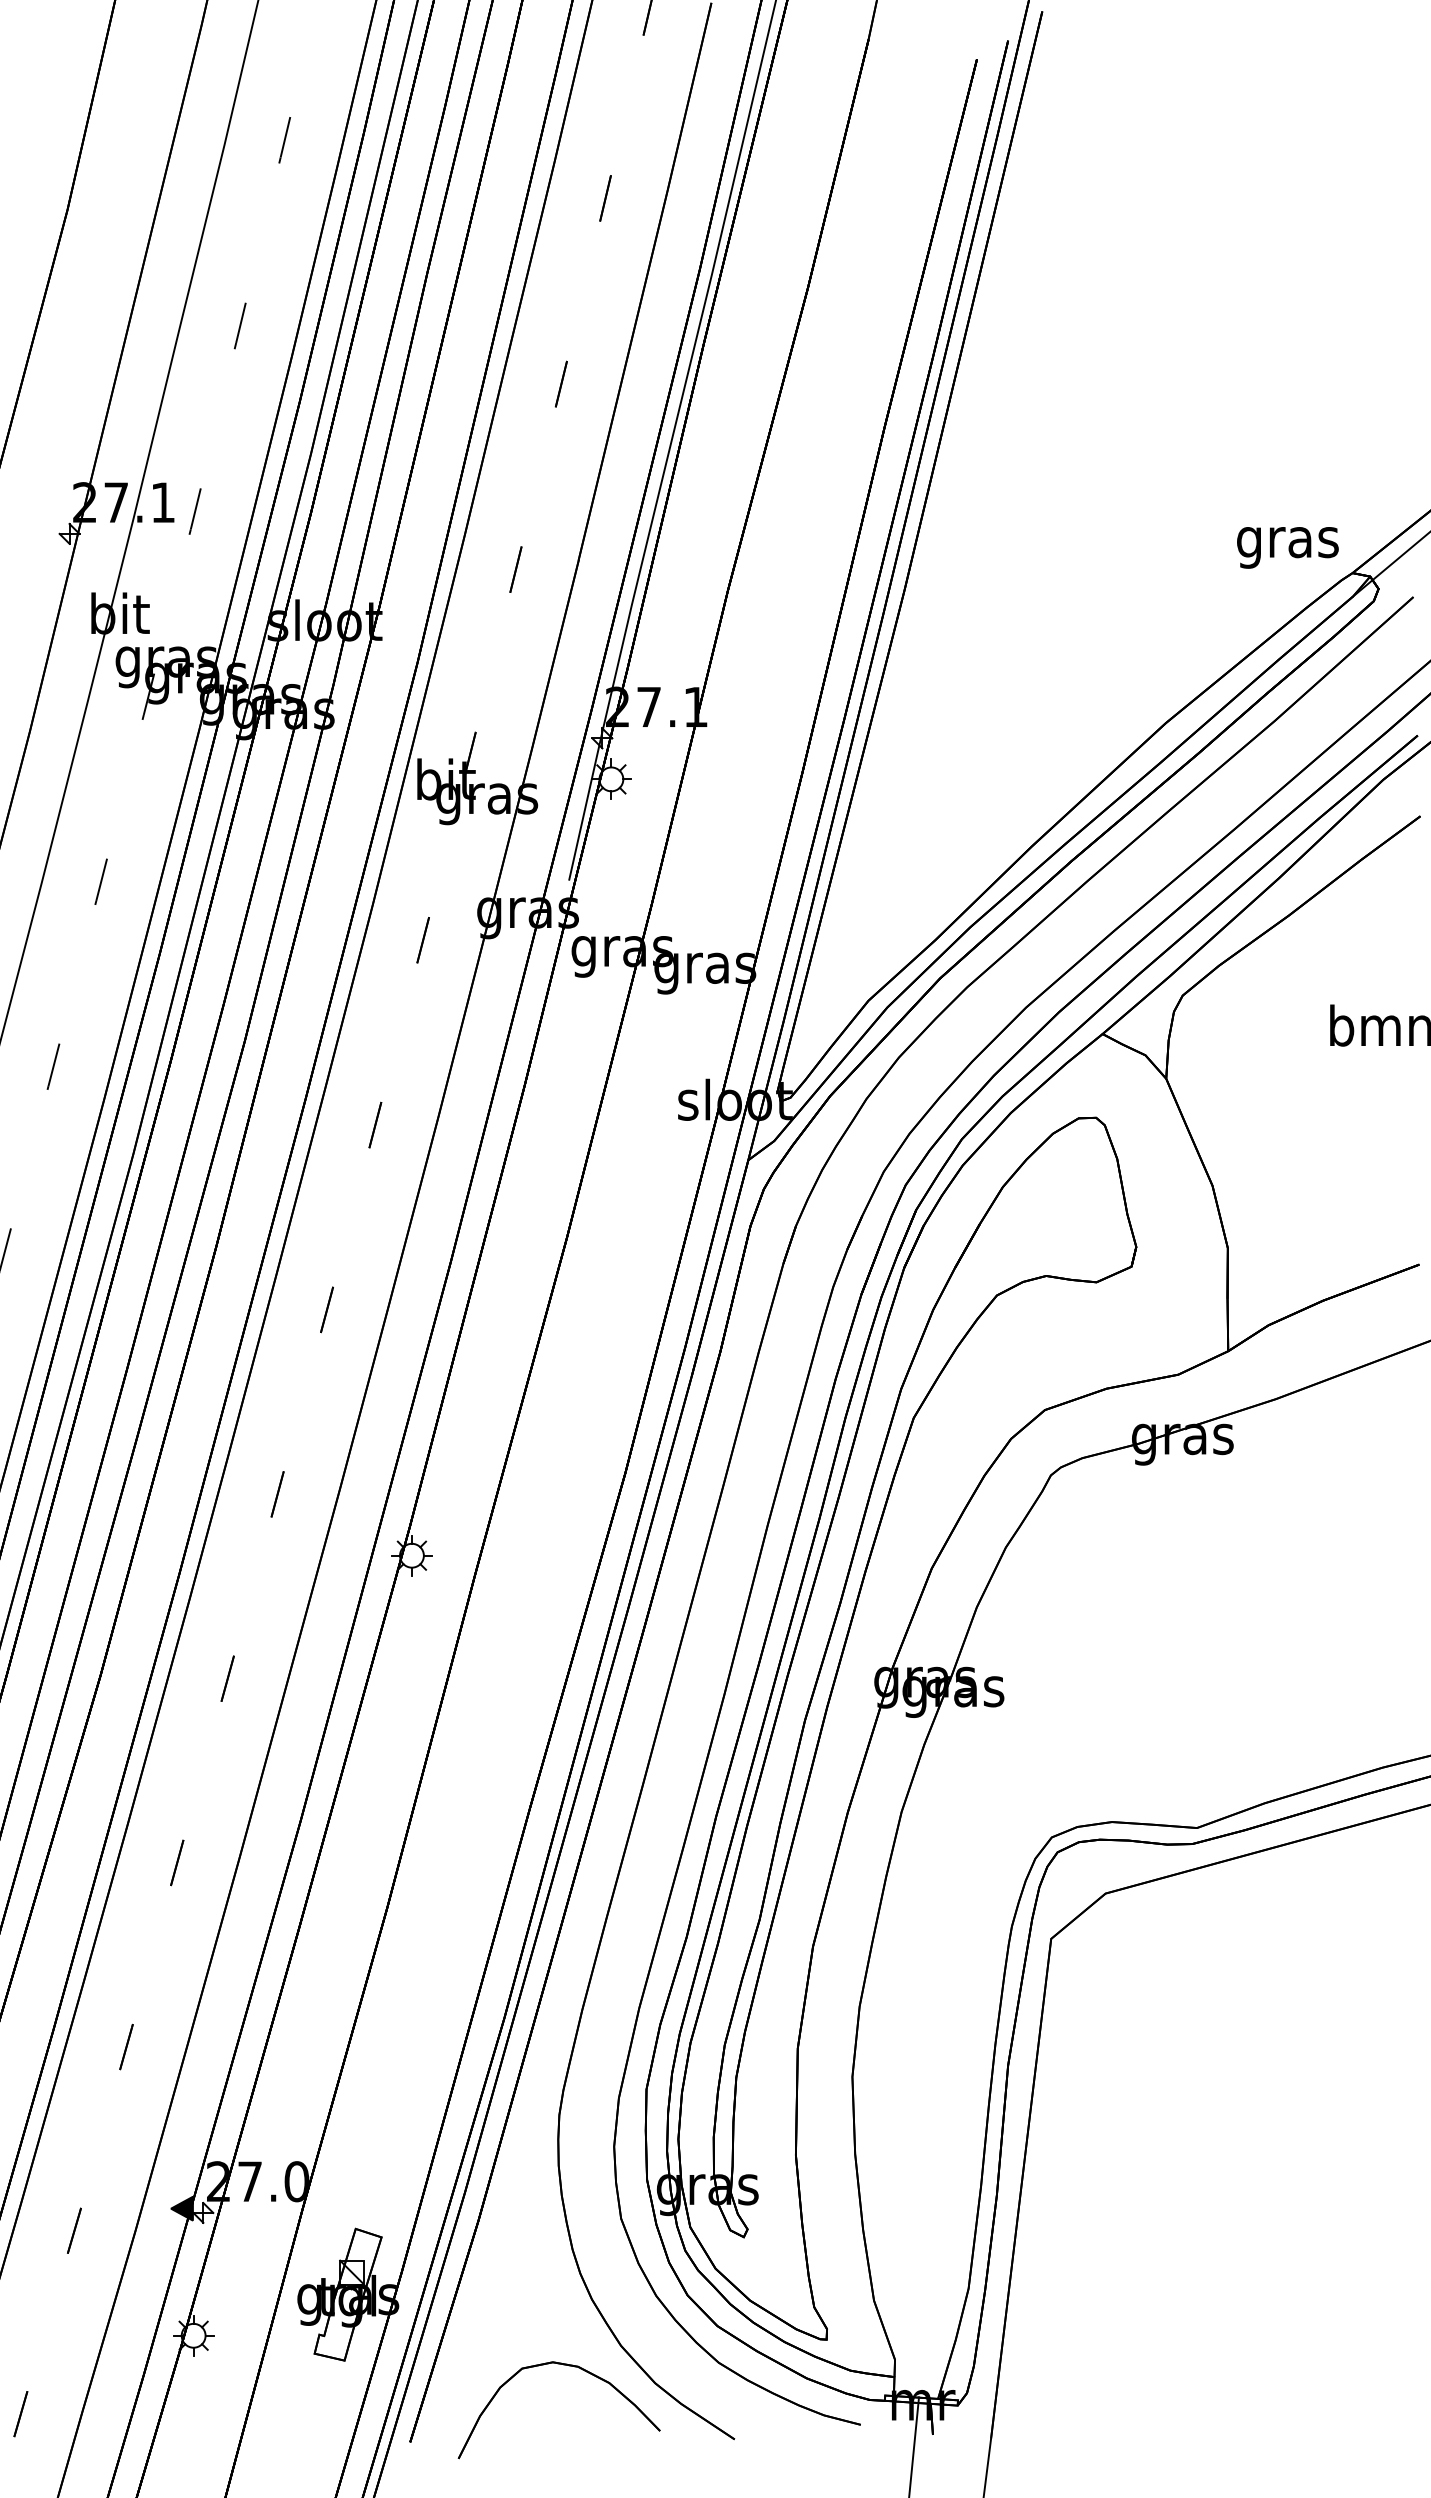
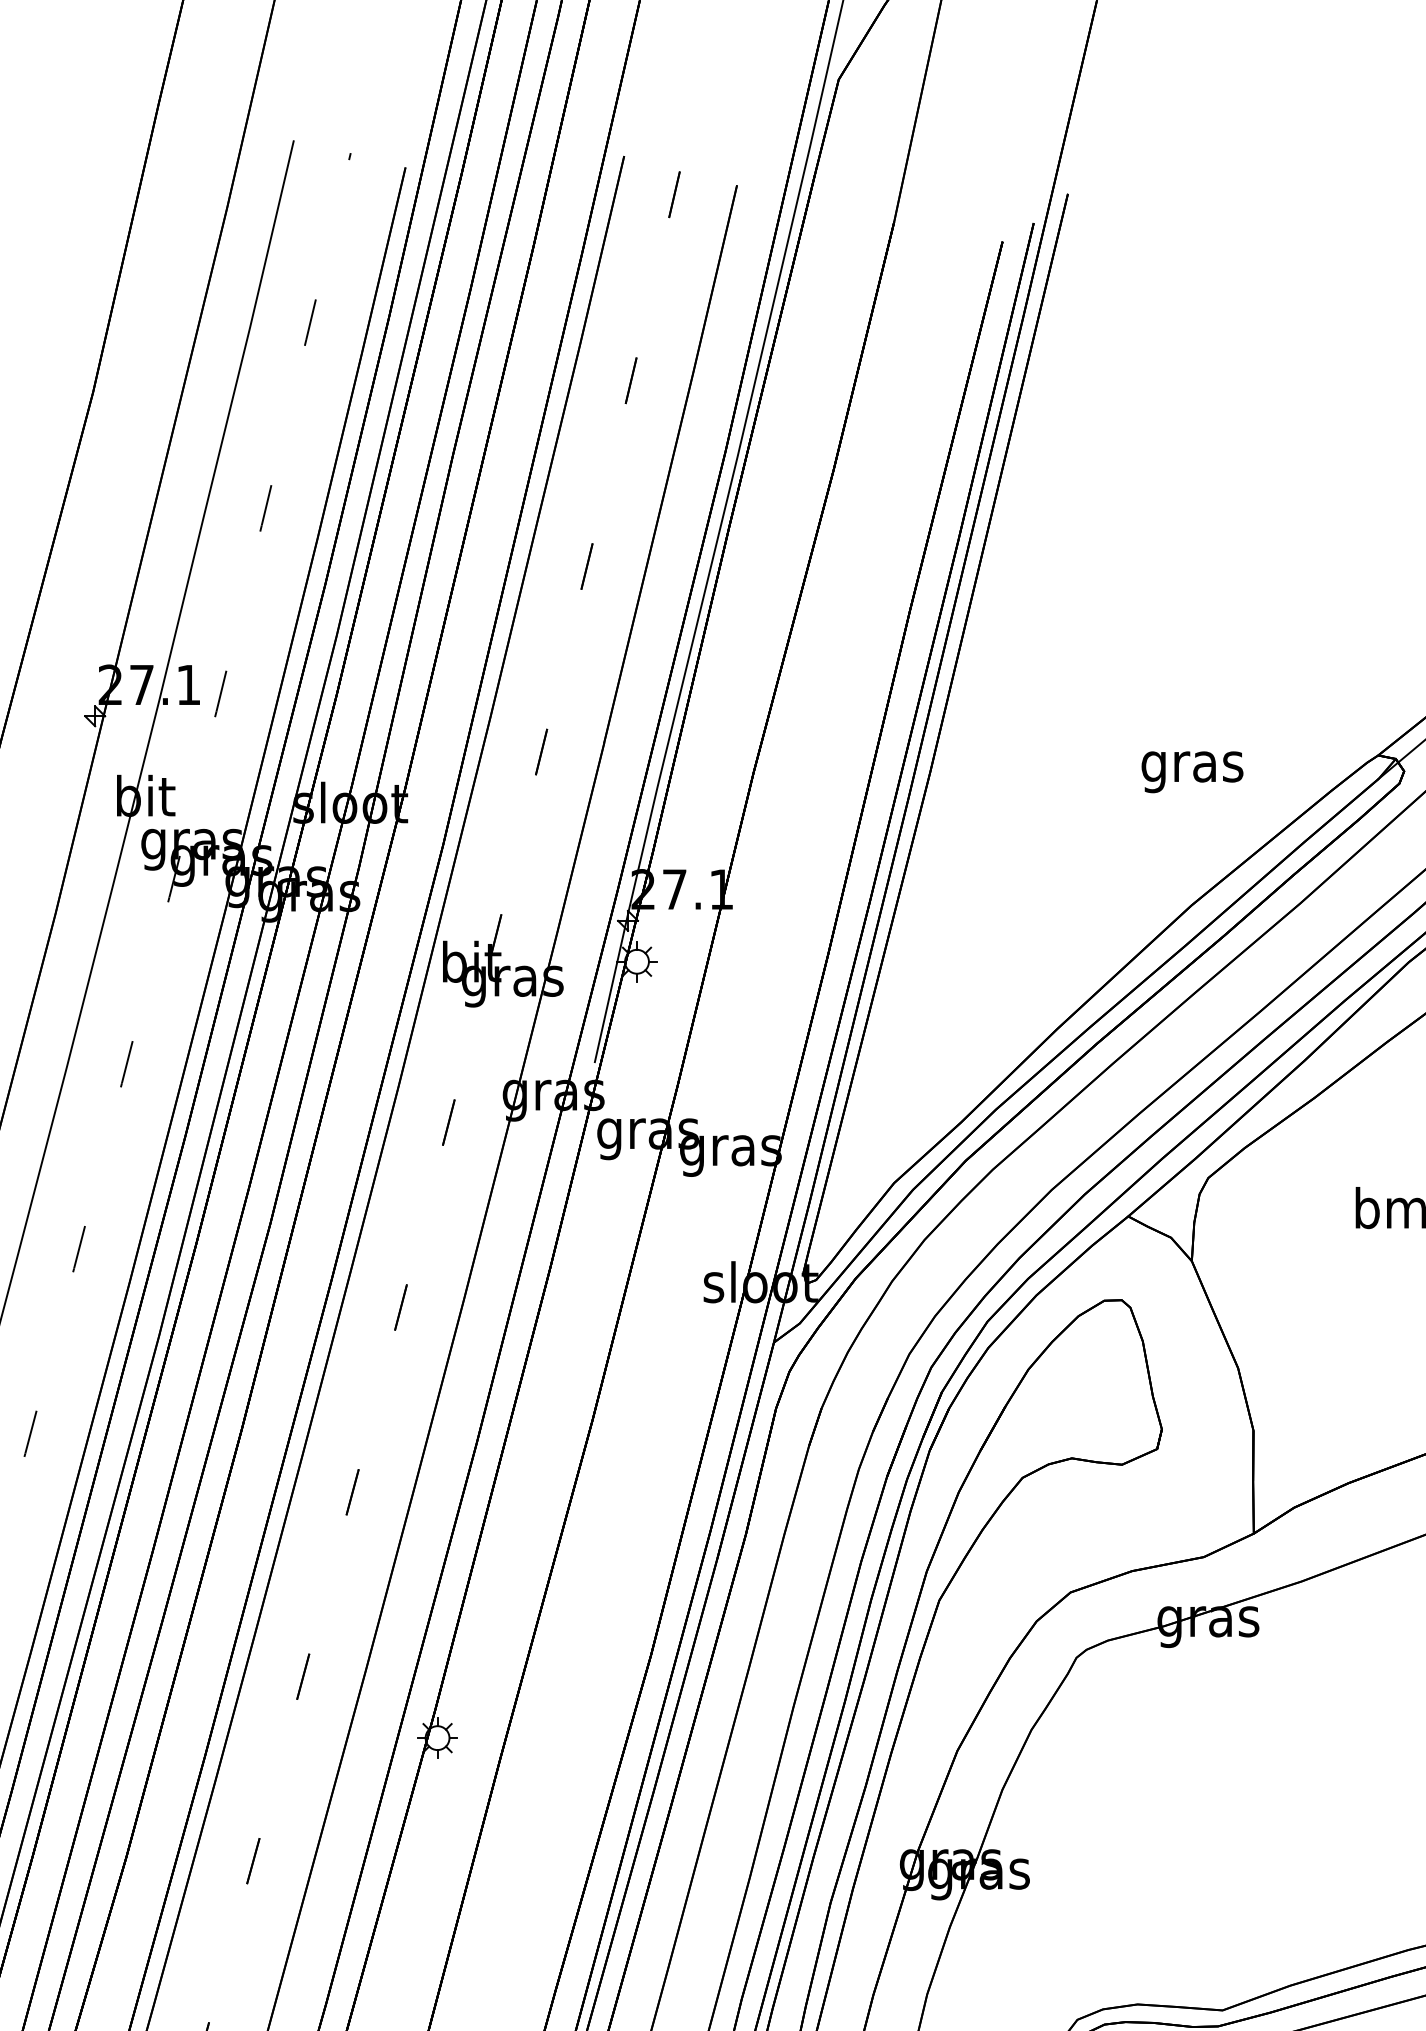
text: (1287, 547) -> (1192, 771), moved

